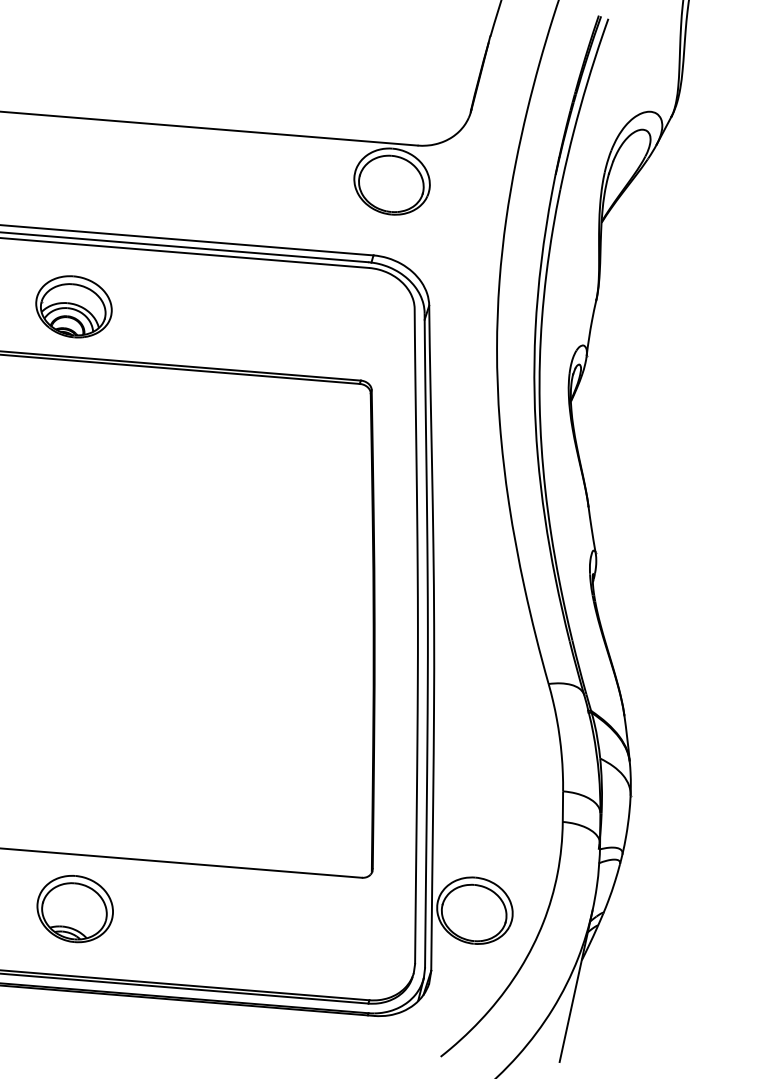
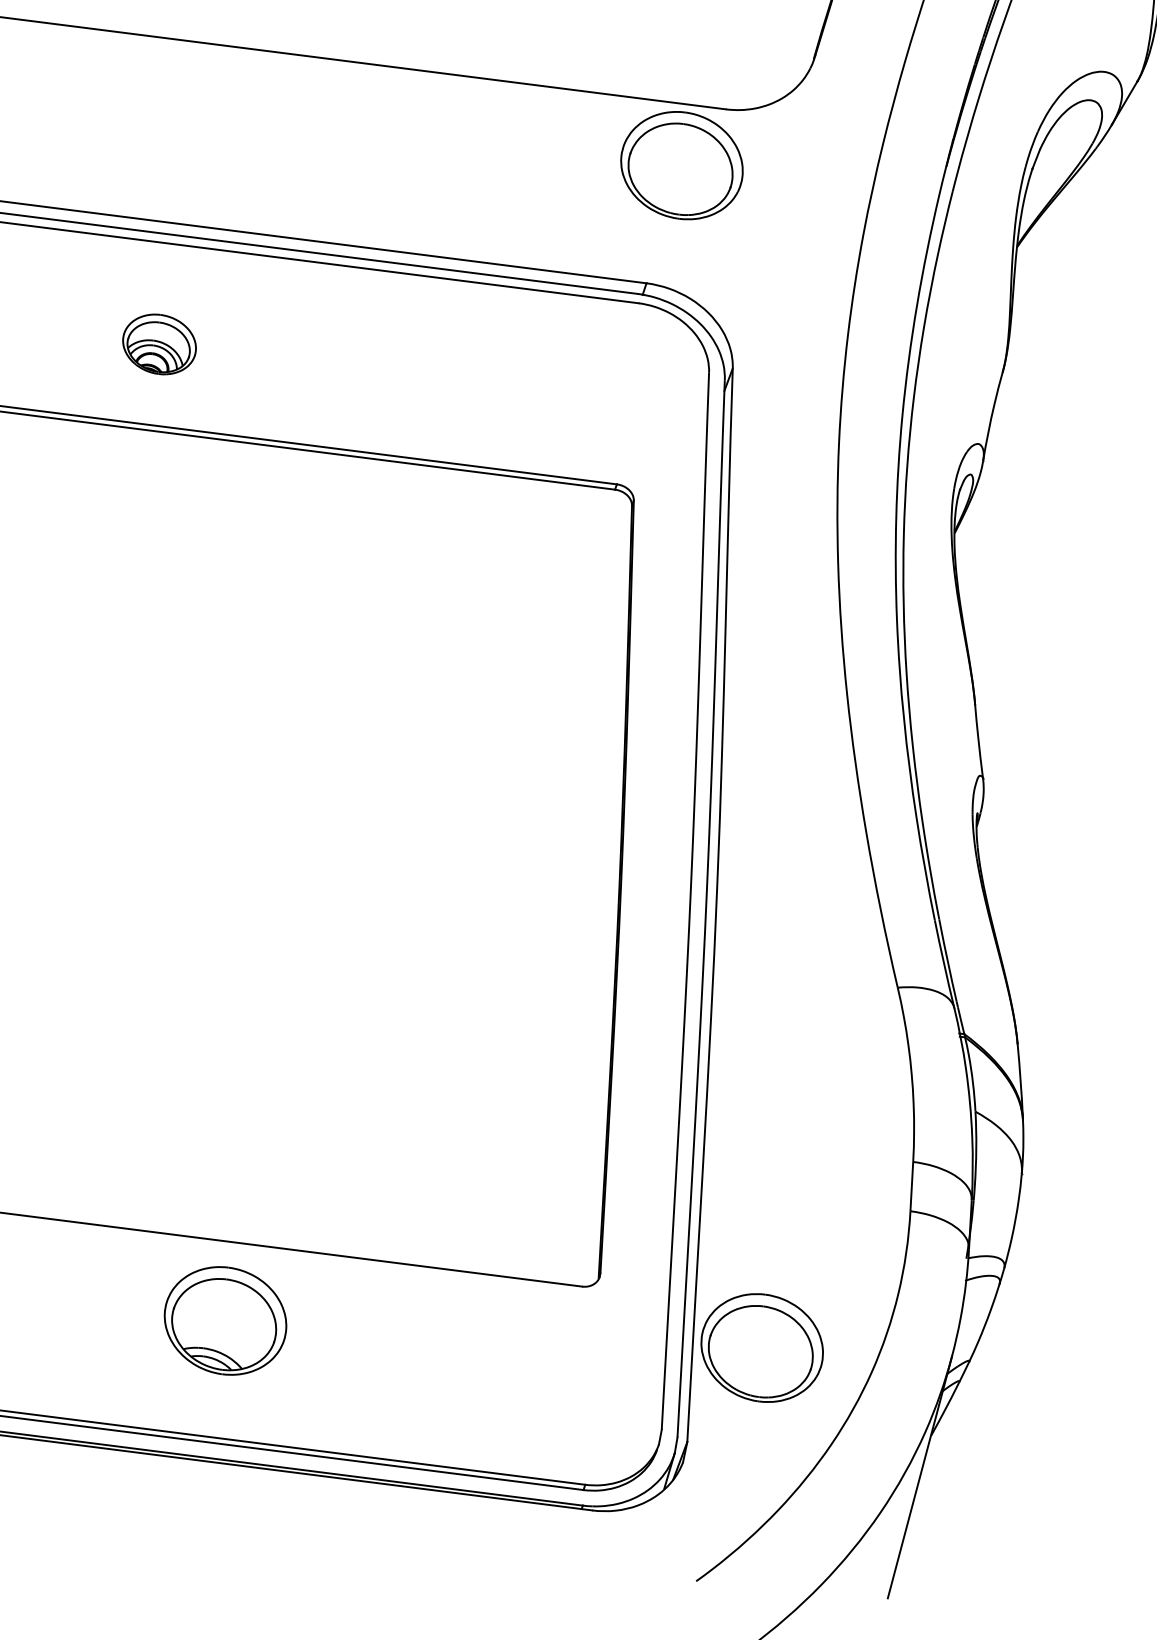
part: (73, 306) -> (158, 343), size x0.6
part: (74, 909) -> (224, 1321), moved

